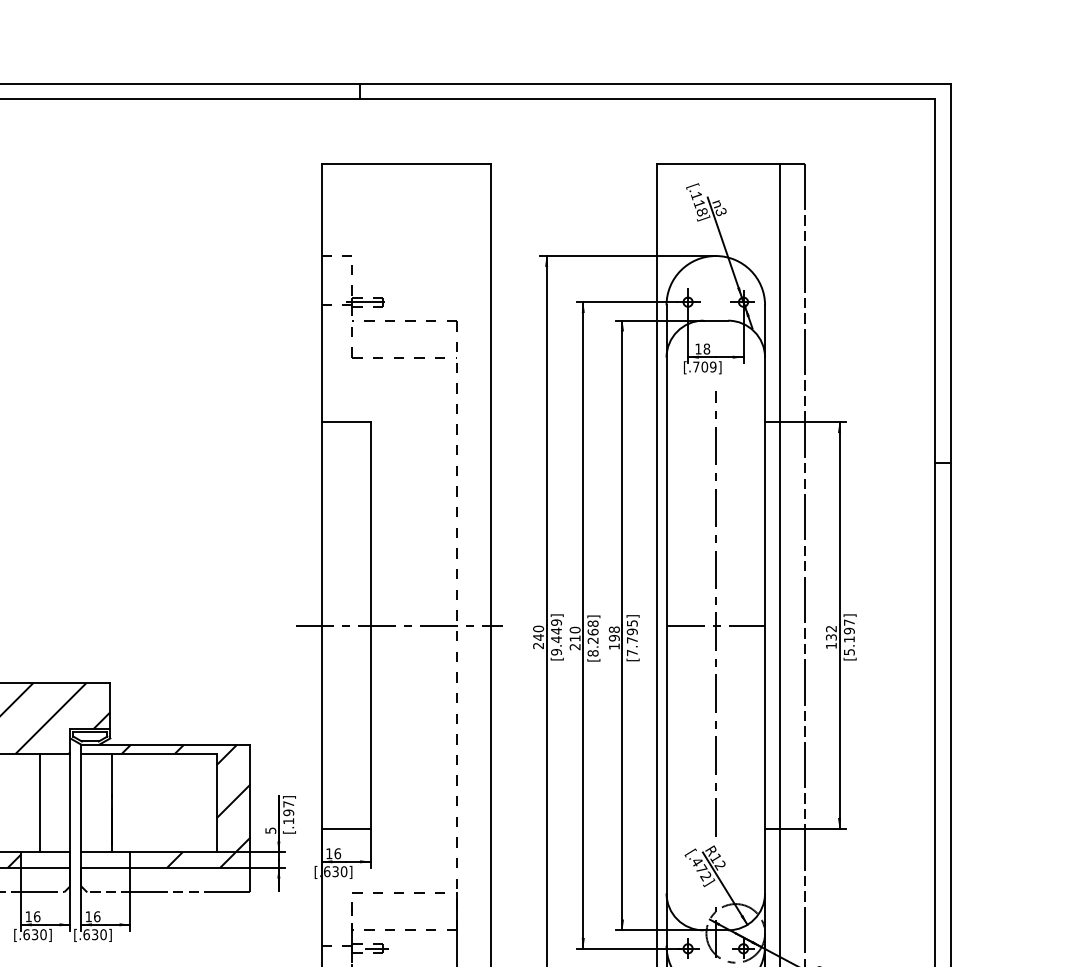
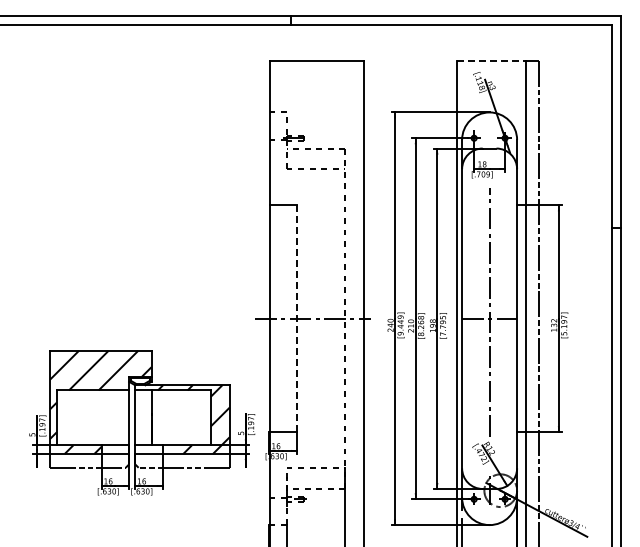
line: (719, 162) -> (491, 60), solid -> dashed
line: (371, 625) -> (297, 318), solid -> dashed
line: (38, 802) -> (111, 417), removed

